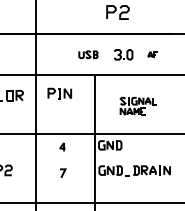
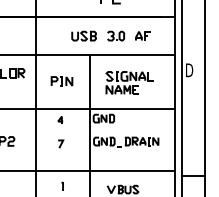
part: (87, 54) -> (83, 35), size x1.43
part: (152, 54) -> (142, 35), size x1.67
part: (59, 93) -> (61, 81), moved
part: (138, 105) -> (129, 82), size x1.43

